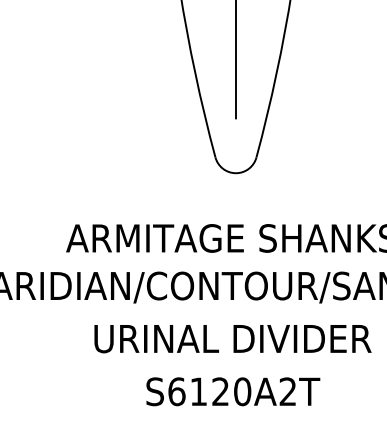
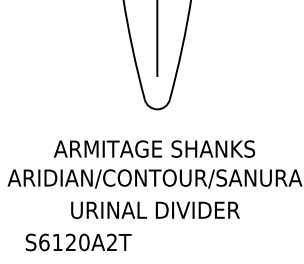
text: (232, 391) -> (78, 242), moved

